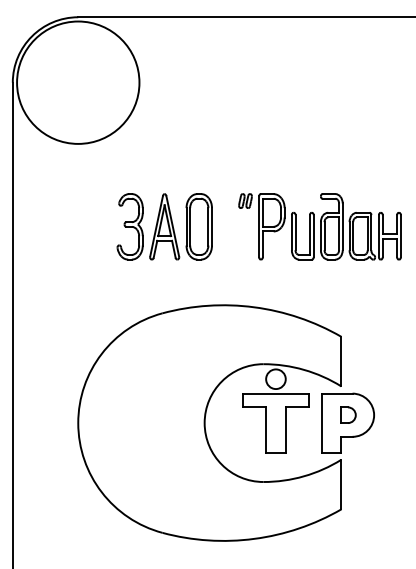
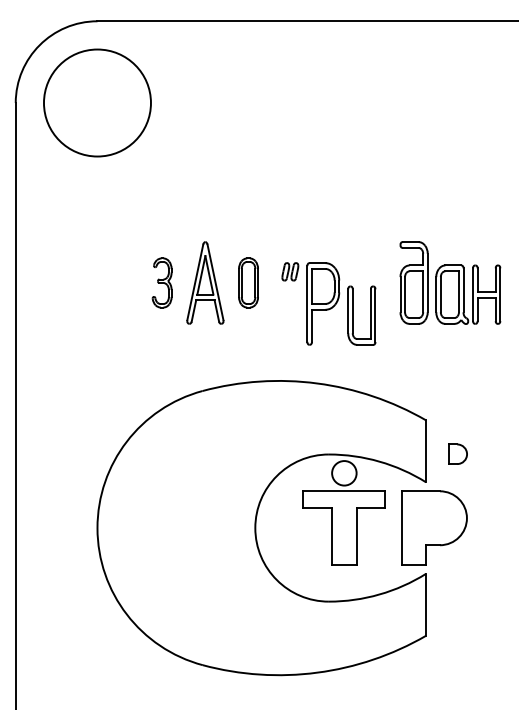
circle: (78, 82) -> (97, 102), size x0.7
part: (129, 226) -> (161, 282), size x0.6
part: (199, 226) -> (248, 282), size x0.6
part: (276, 226) -> (328, 303), moved
part: (348, 414) -> (457, 453), moved

